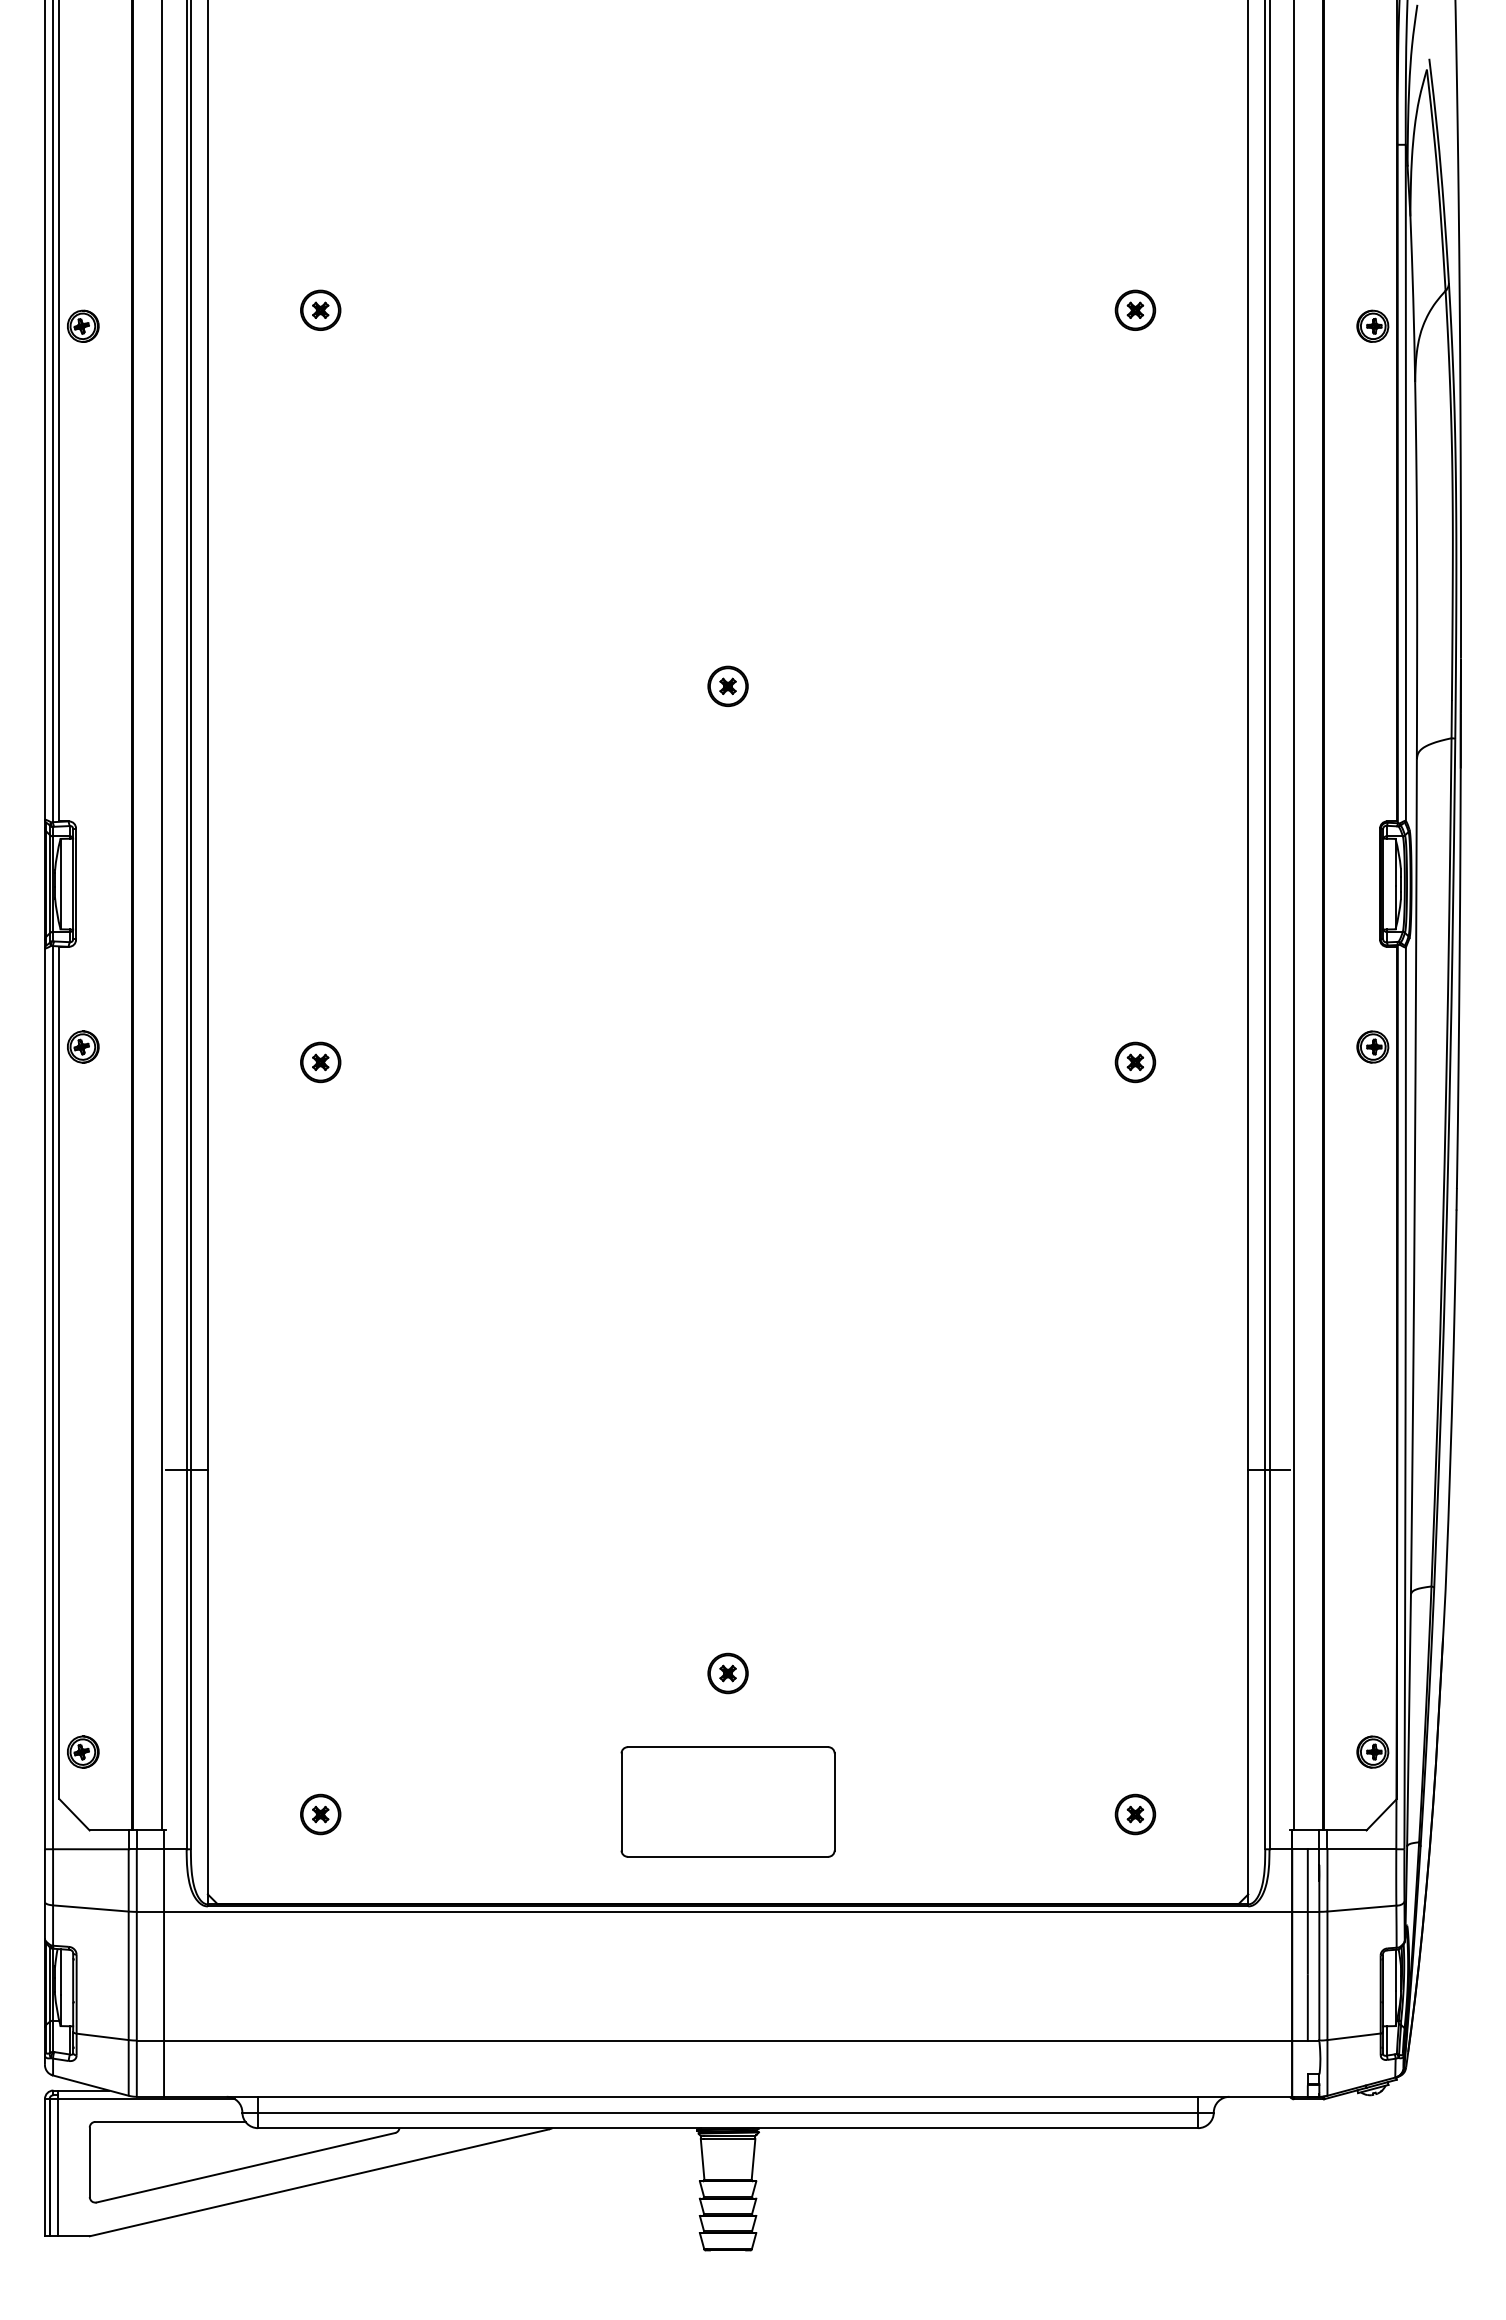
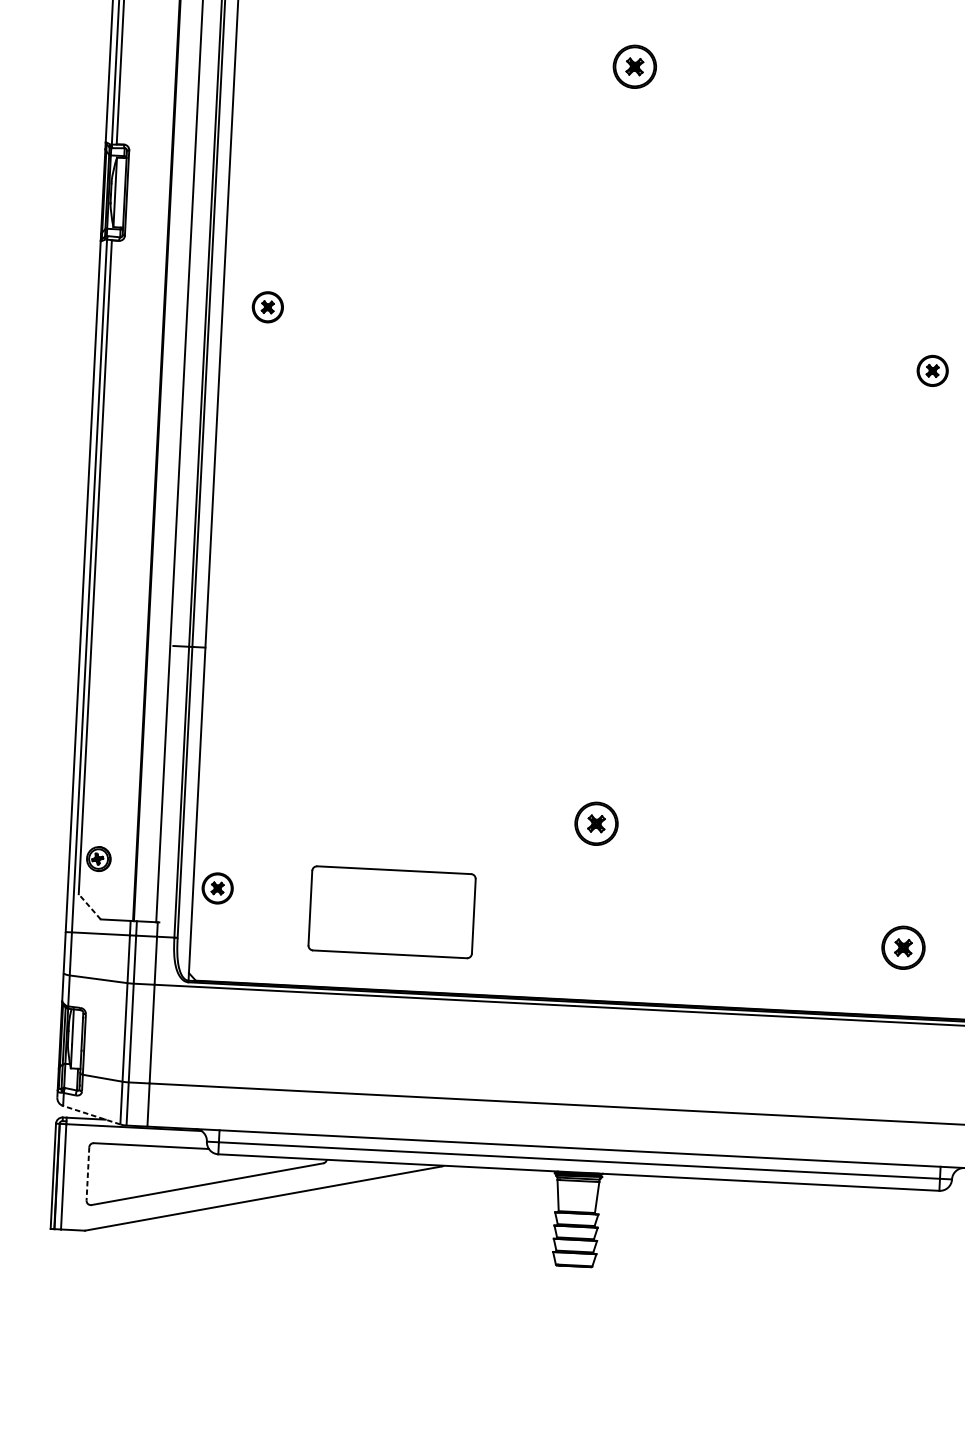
part: (727, 685) -> (634, 65), size x1.4
part: (83, 1046) -> (126, 317), removed
part: (320, 1062) -> (267, 307), moved
part: (727, 1673) -> (596, 823), size x1.4
part: (727, 1801) -> (391, 911), moved
line: (74, 1814) -> (89, 906), solid -> dashed
part: (320, 1814) -> (217, 888), moved
part: (1135, 1814) -> (903, 947), size x1.4
line: (90, 2085) -> (91, 1115), solid -> dashed
line: (89, 2162) -> (87, 1174), solid -> dashed

